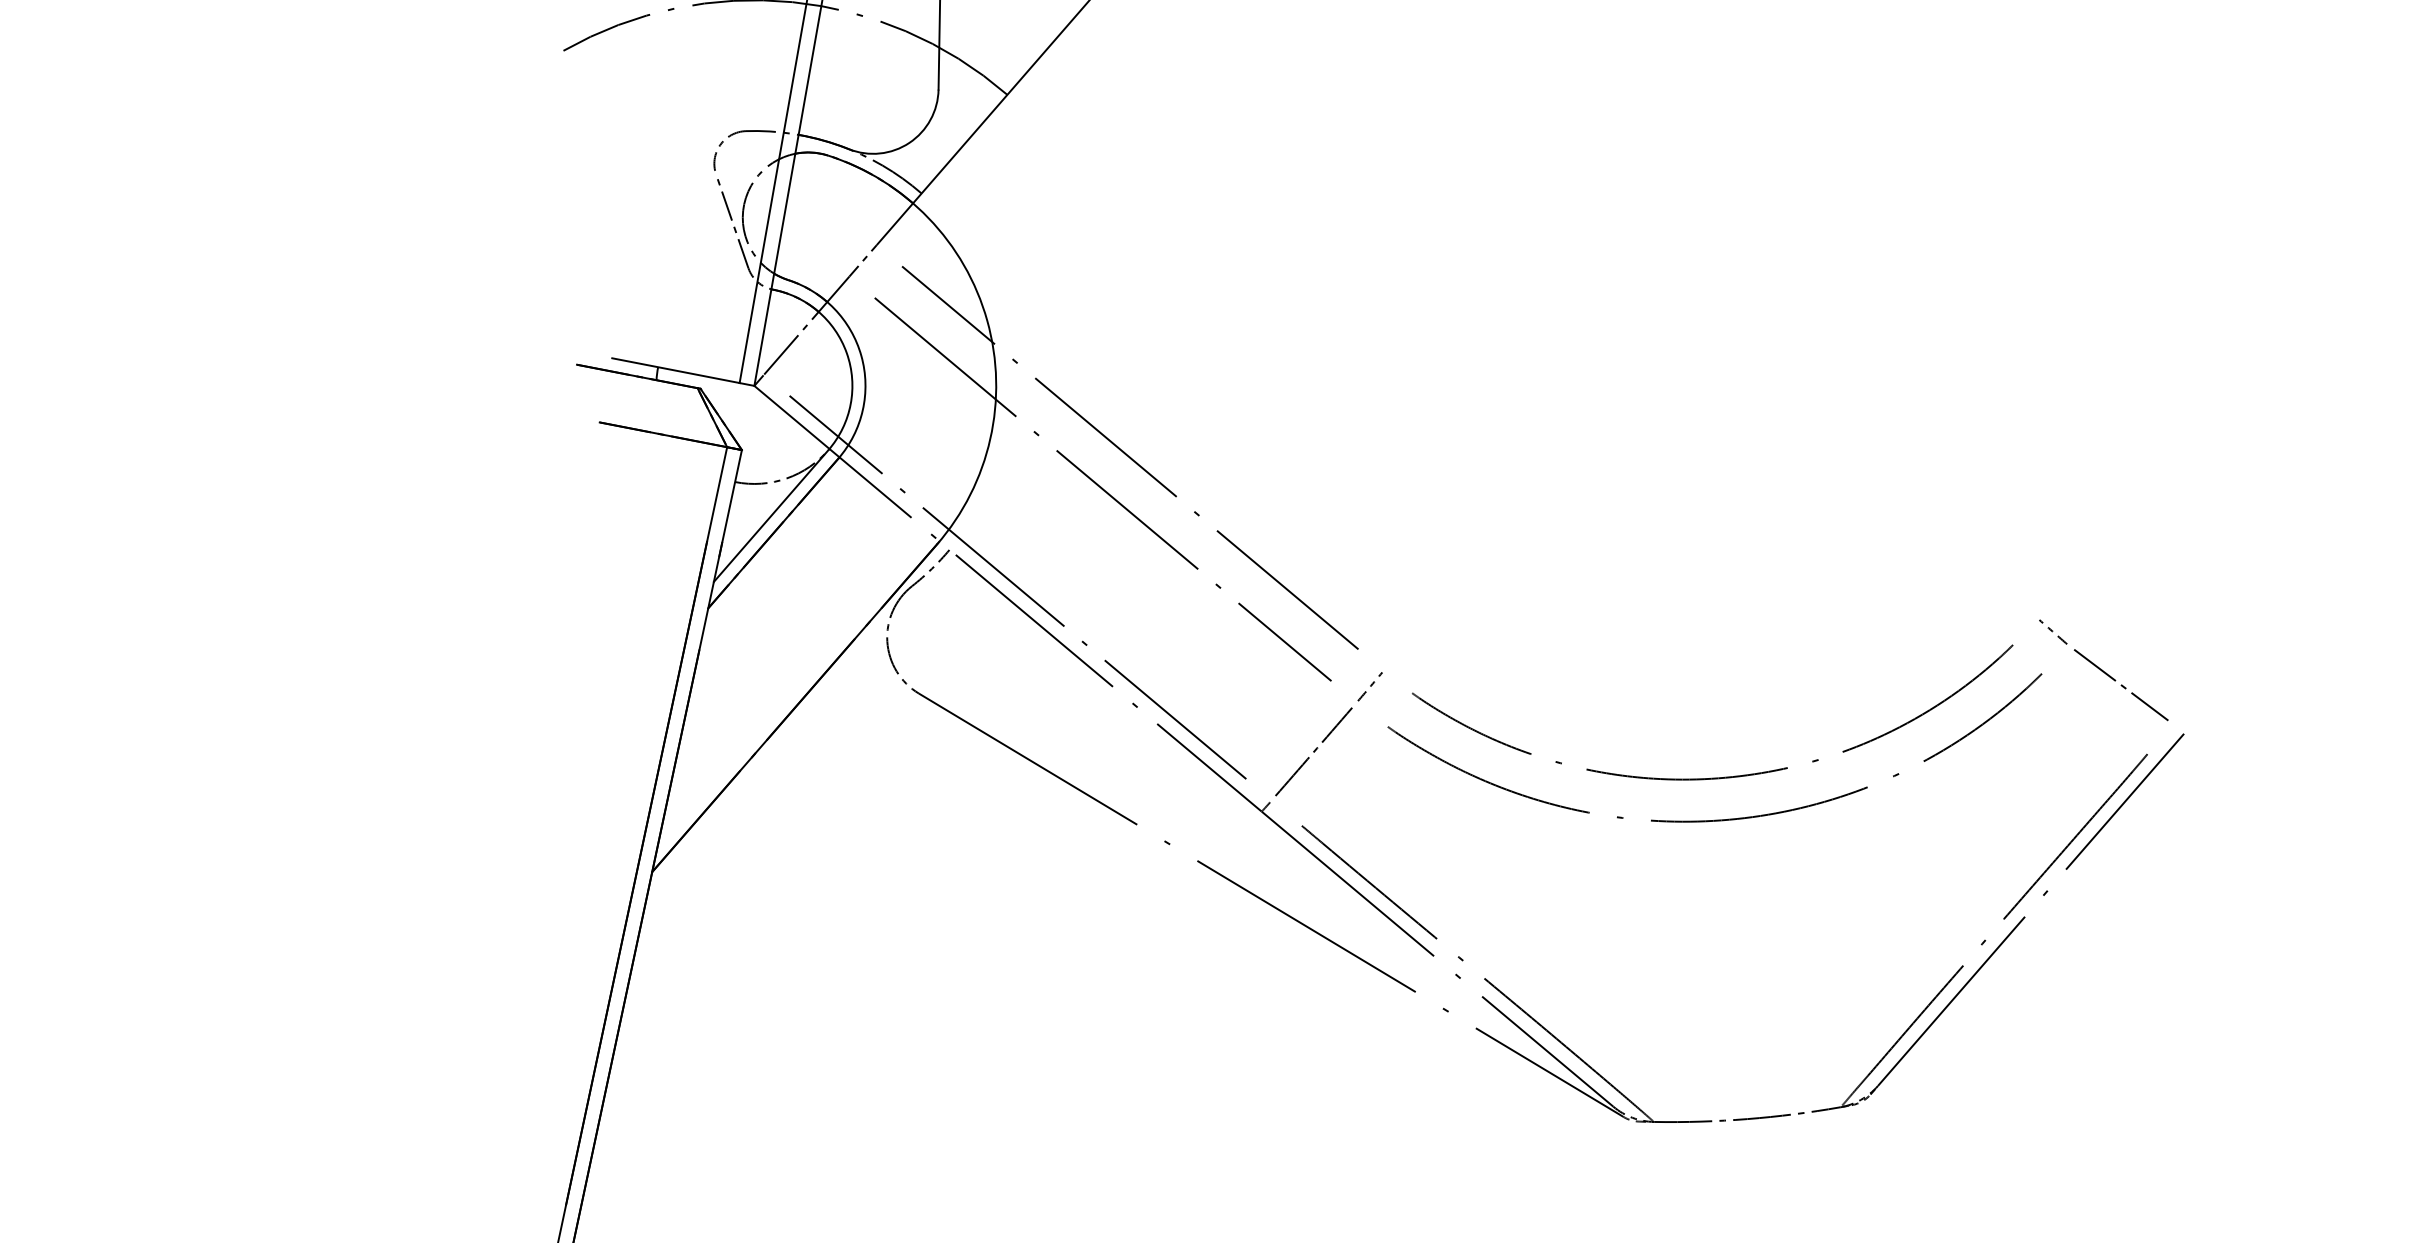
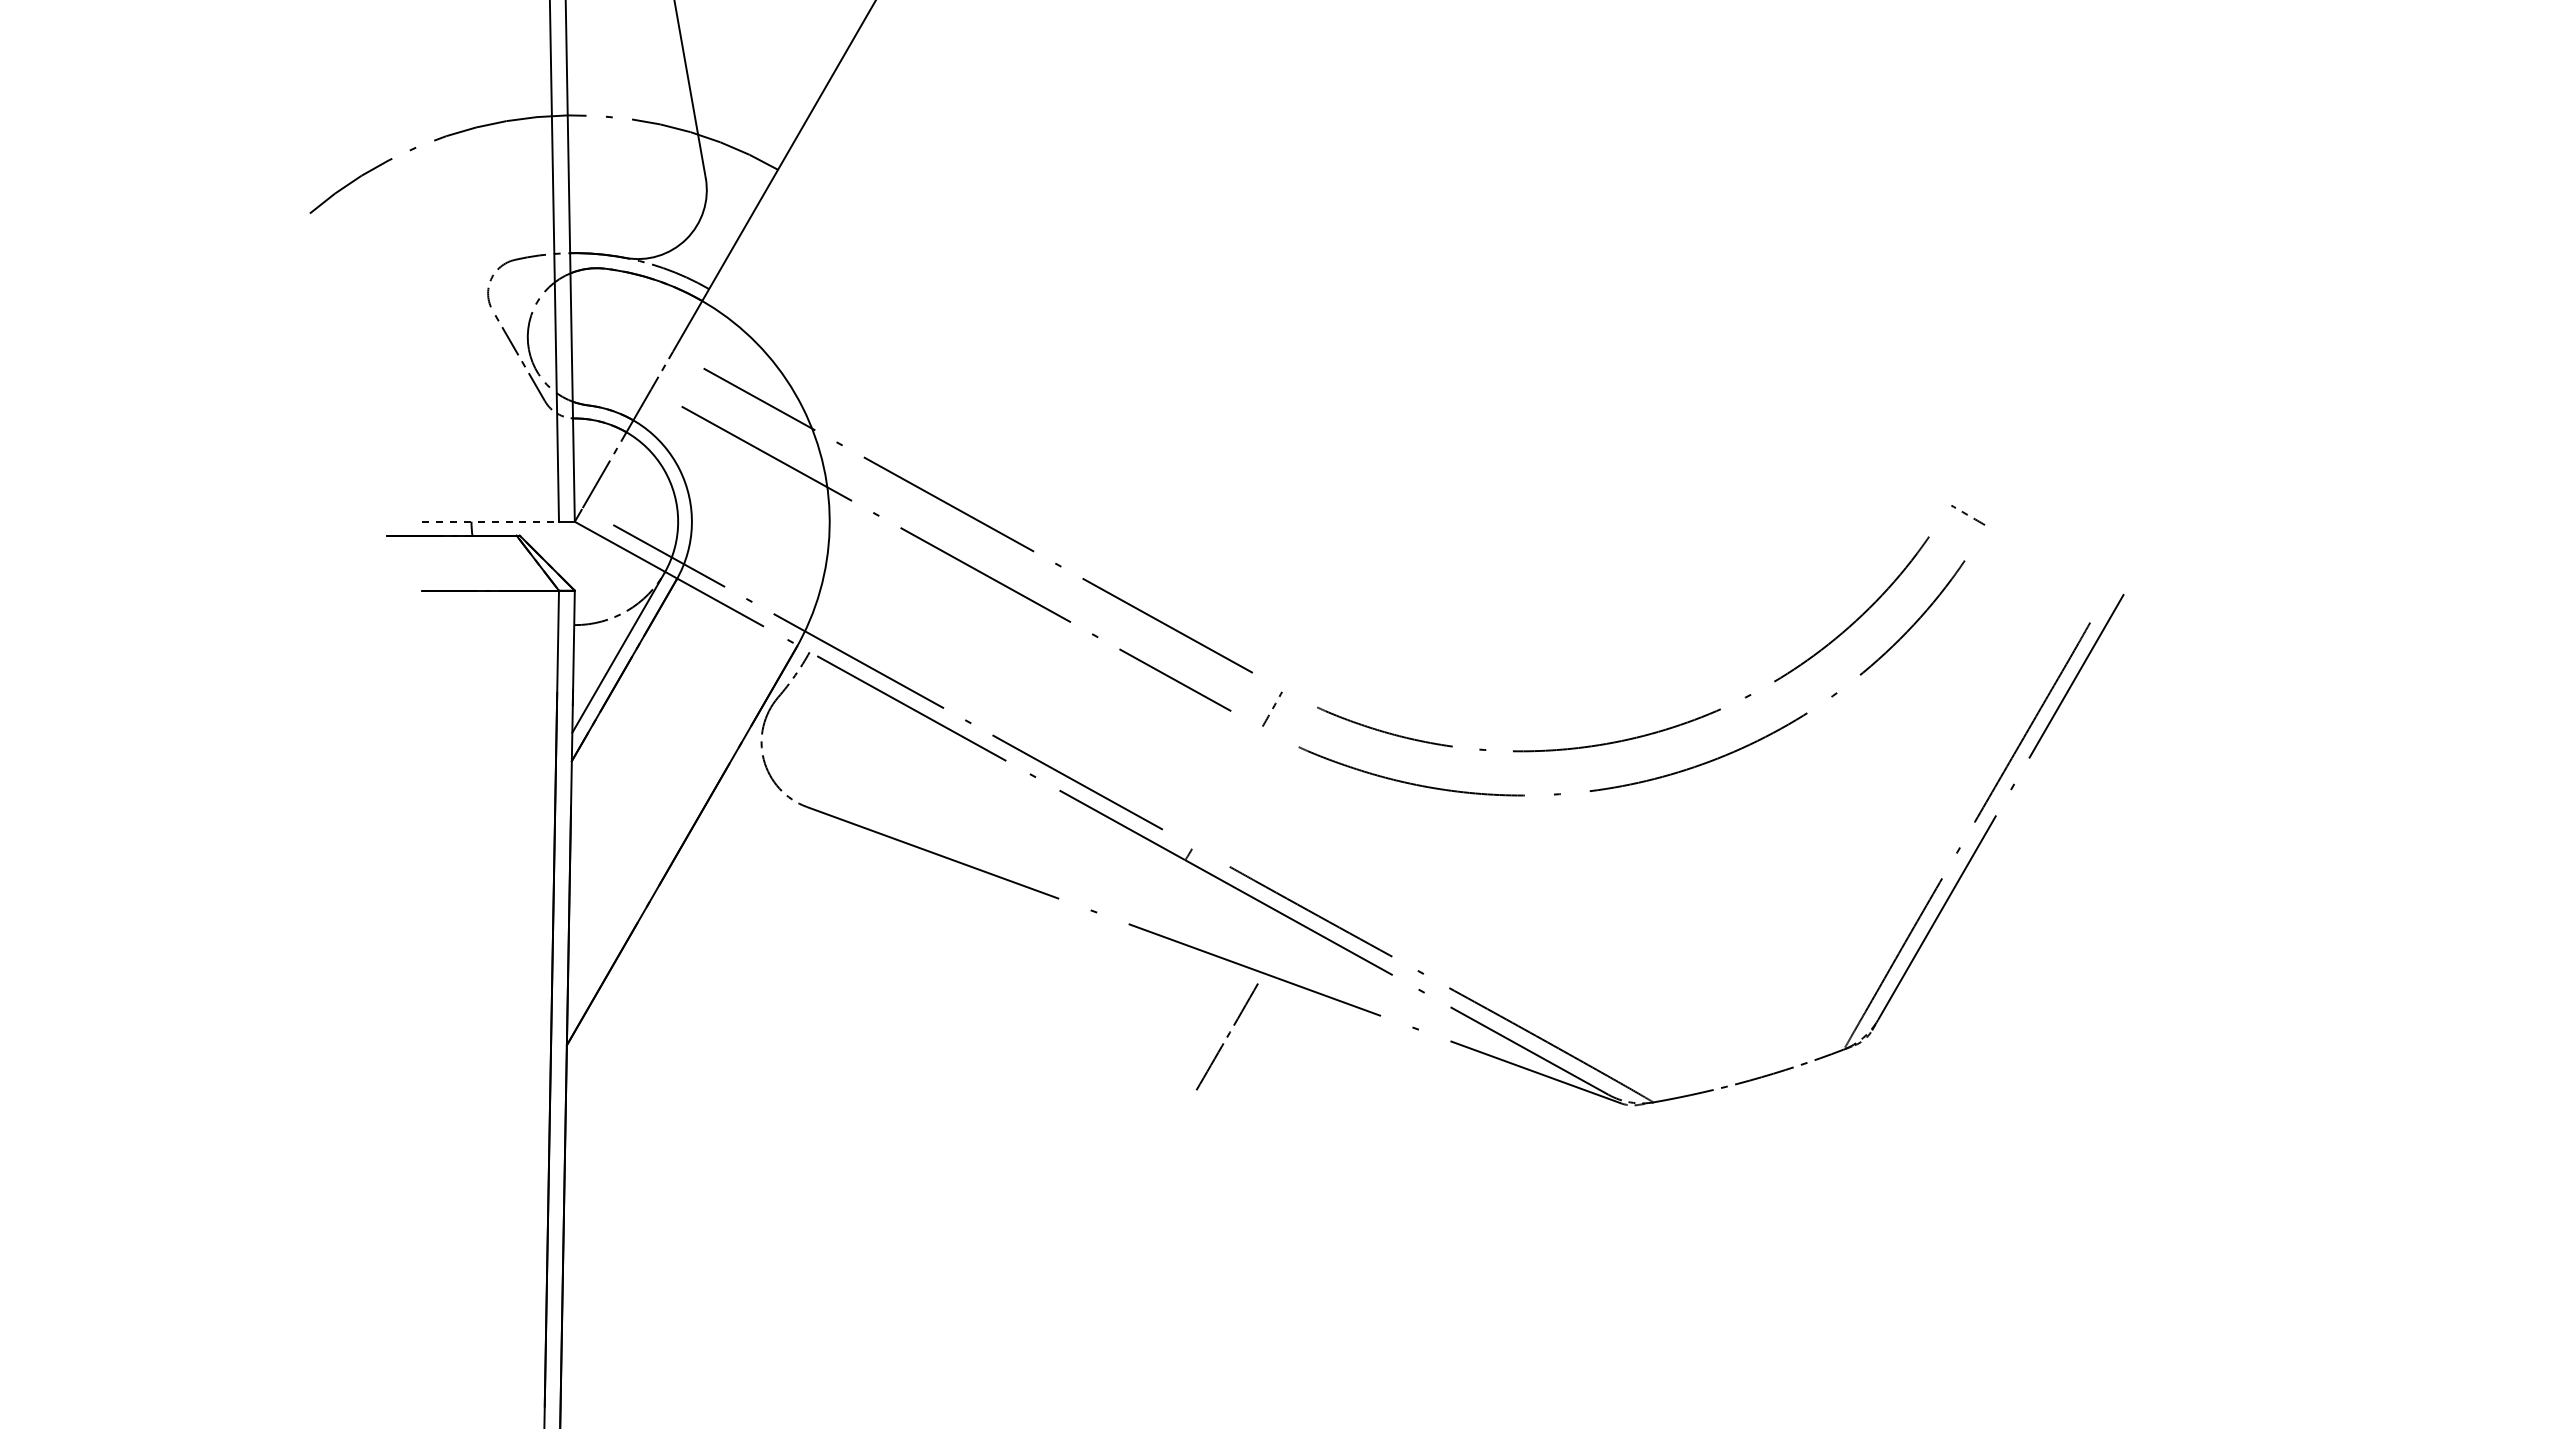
line: (676, 370) -> (491, 521), solid -> dashed
line: (2121, 685) -> (2049, 556), removed
line: (1314, 751) -> (1227, 1036), moved

